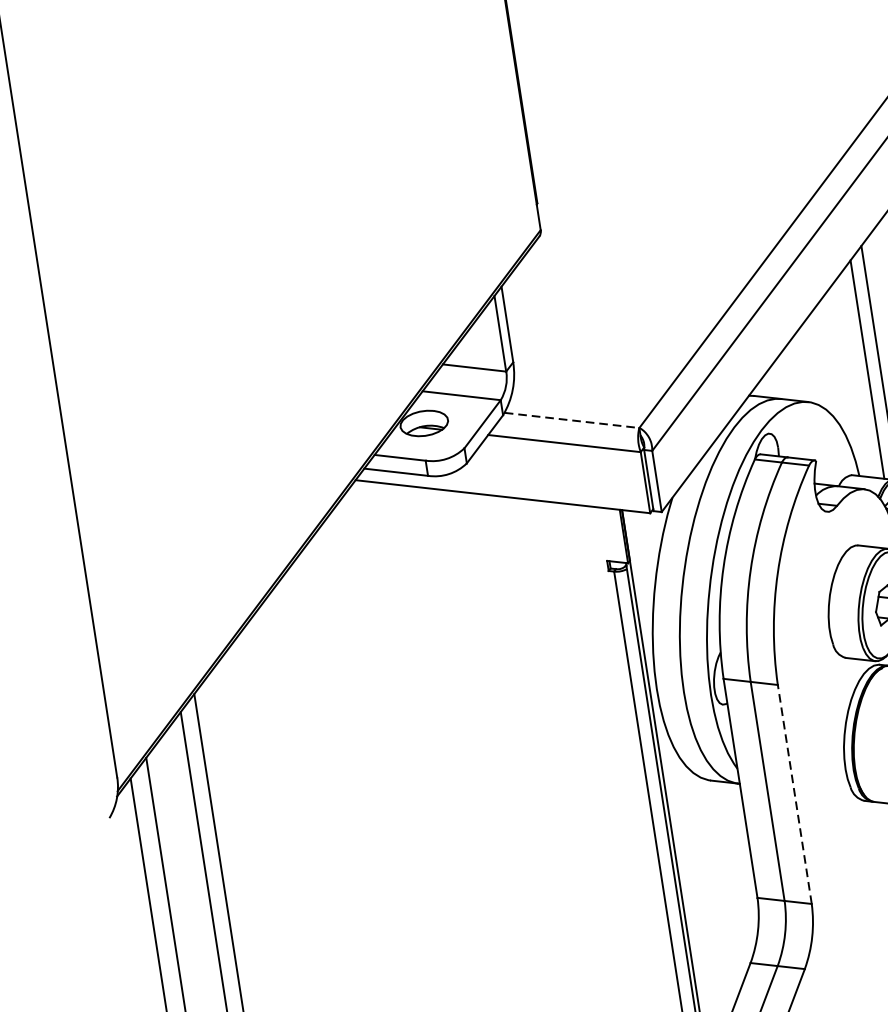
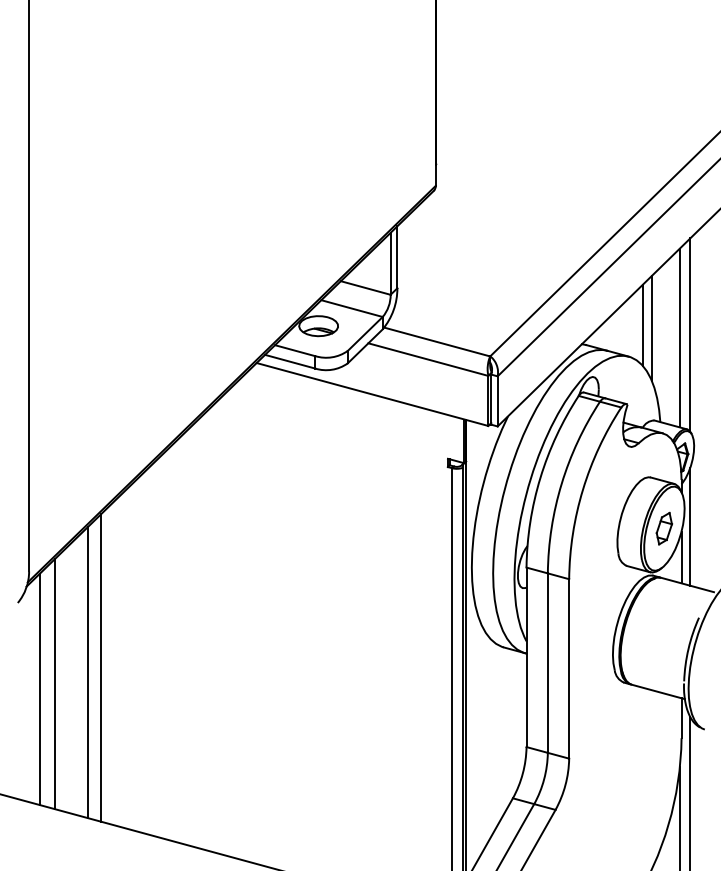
line: (819, 360) -> (642, 324), added
line: (830, 363) -> (651, 328), added
line: (572, 420) -> (437, 342), dashed -> solid
line: (795, 793) -> (569, 668), dashed -> solid

